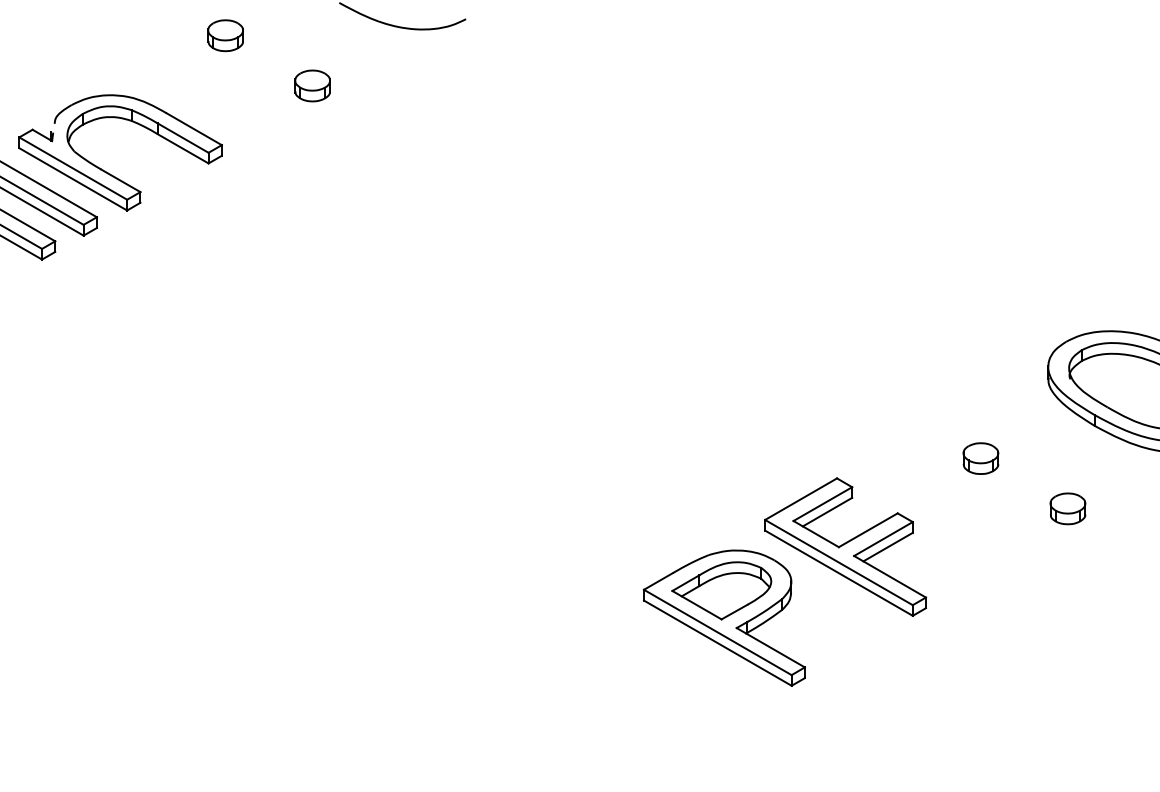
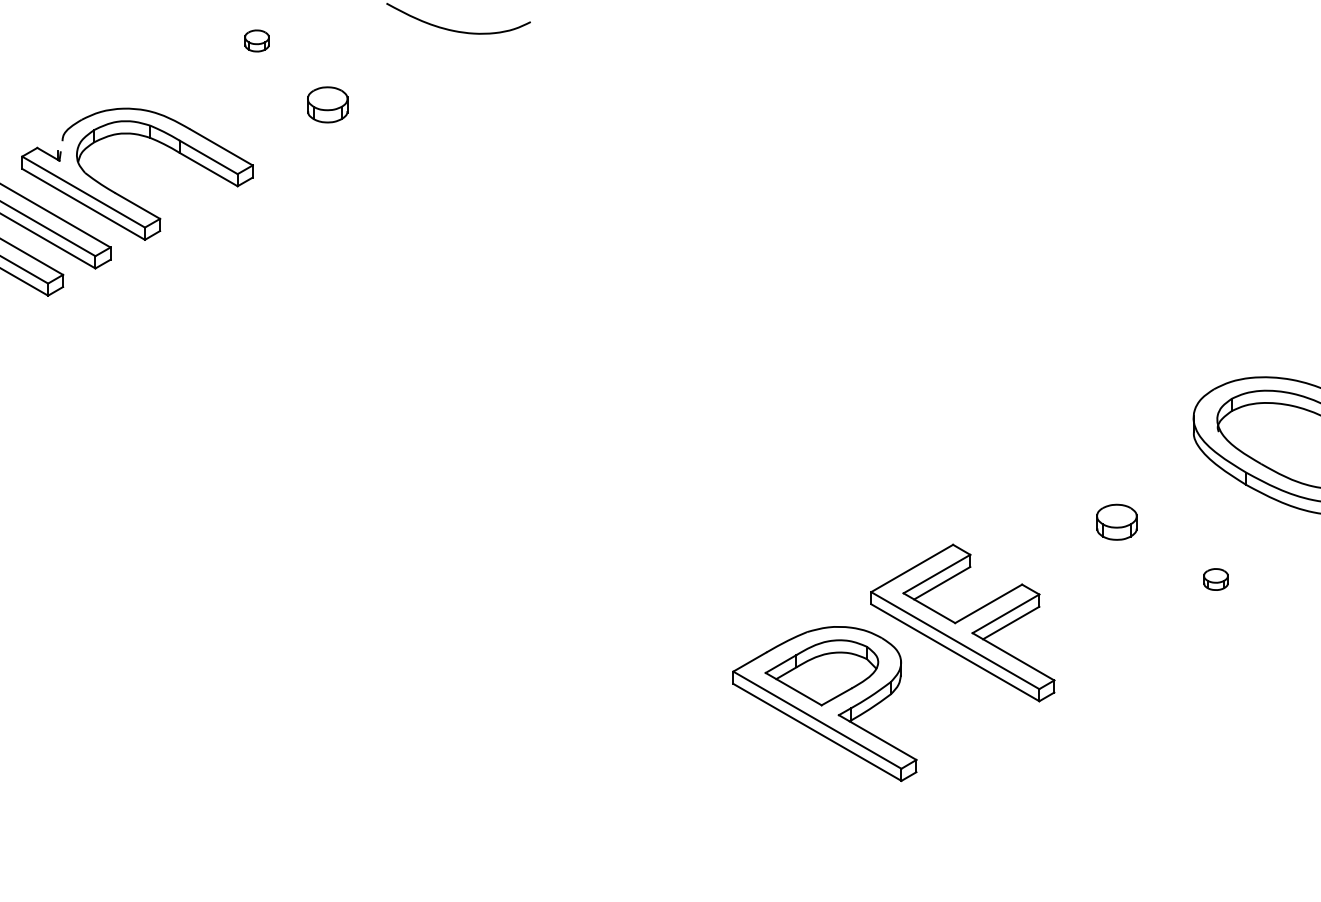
part: (225, 35) -> (256, 40), size x0.6
part: (312, 85) -> (327, 104), moved
part: (1067, 508) -> (1215, 579), size x0.6

